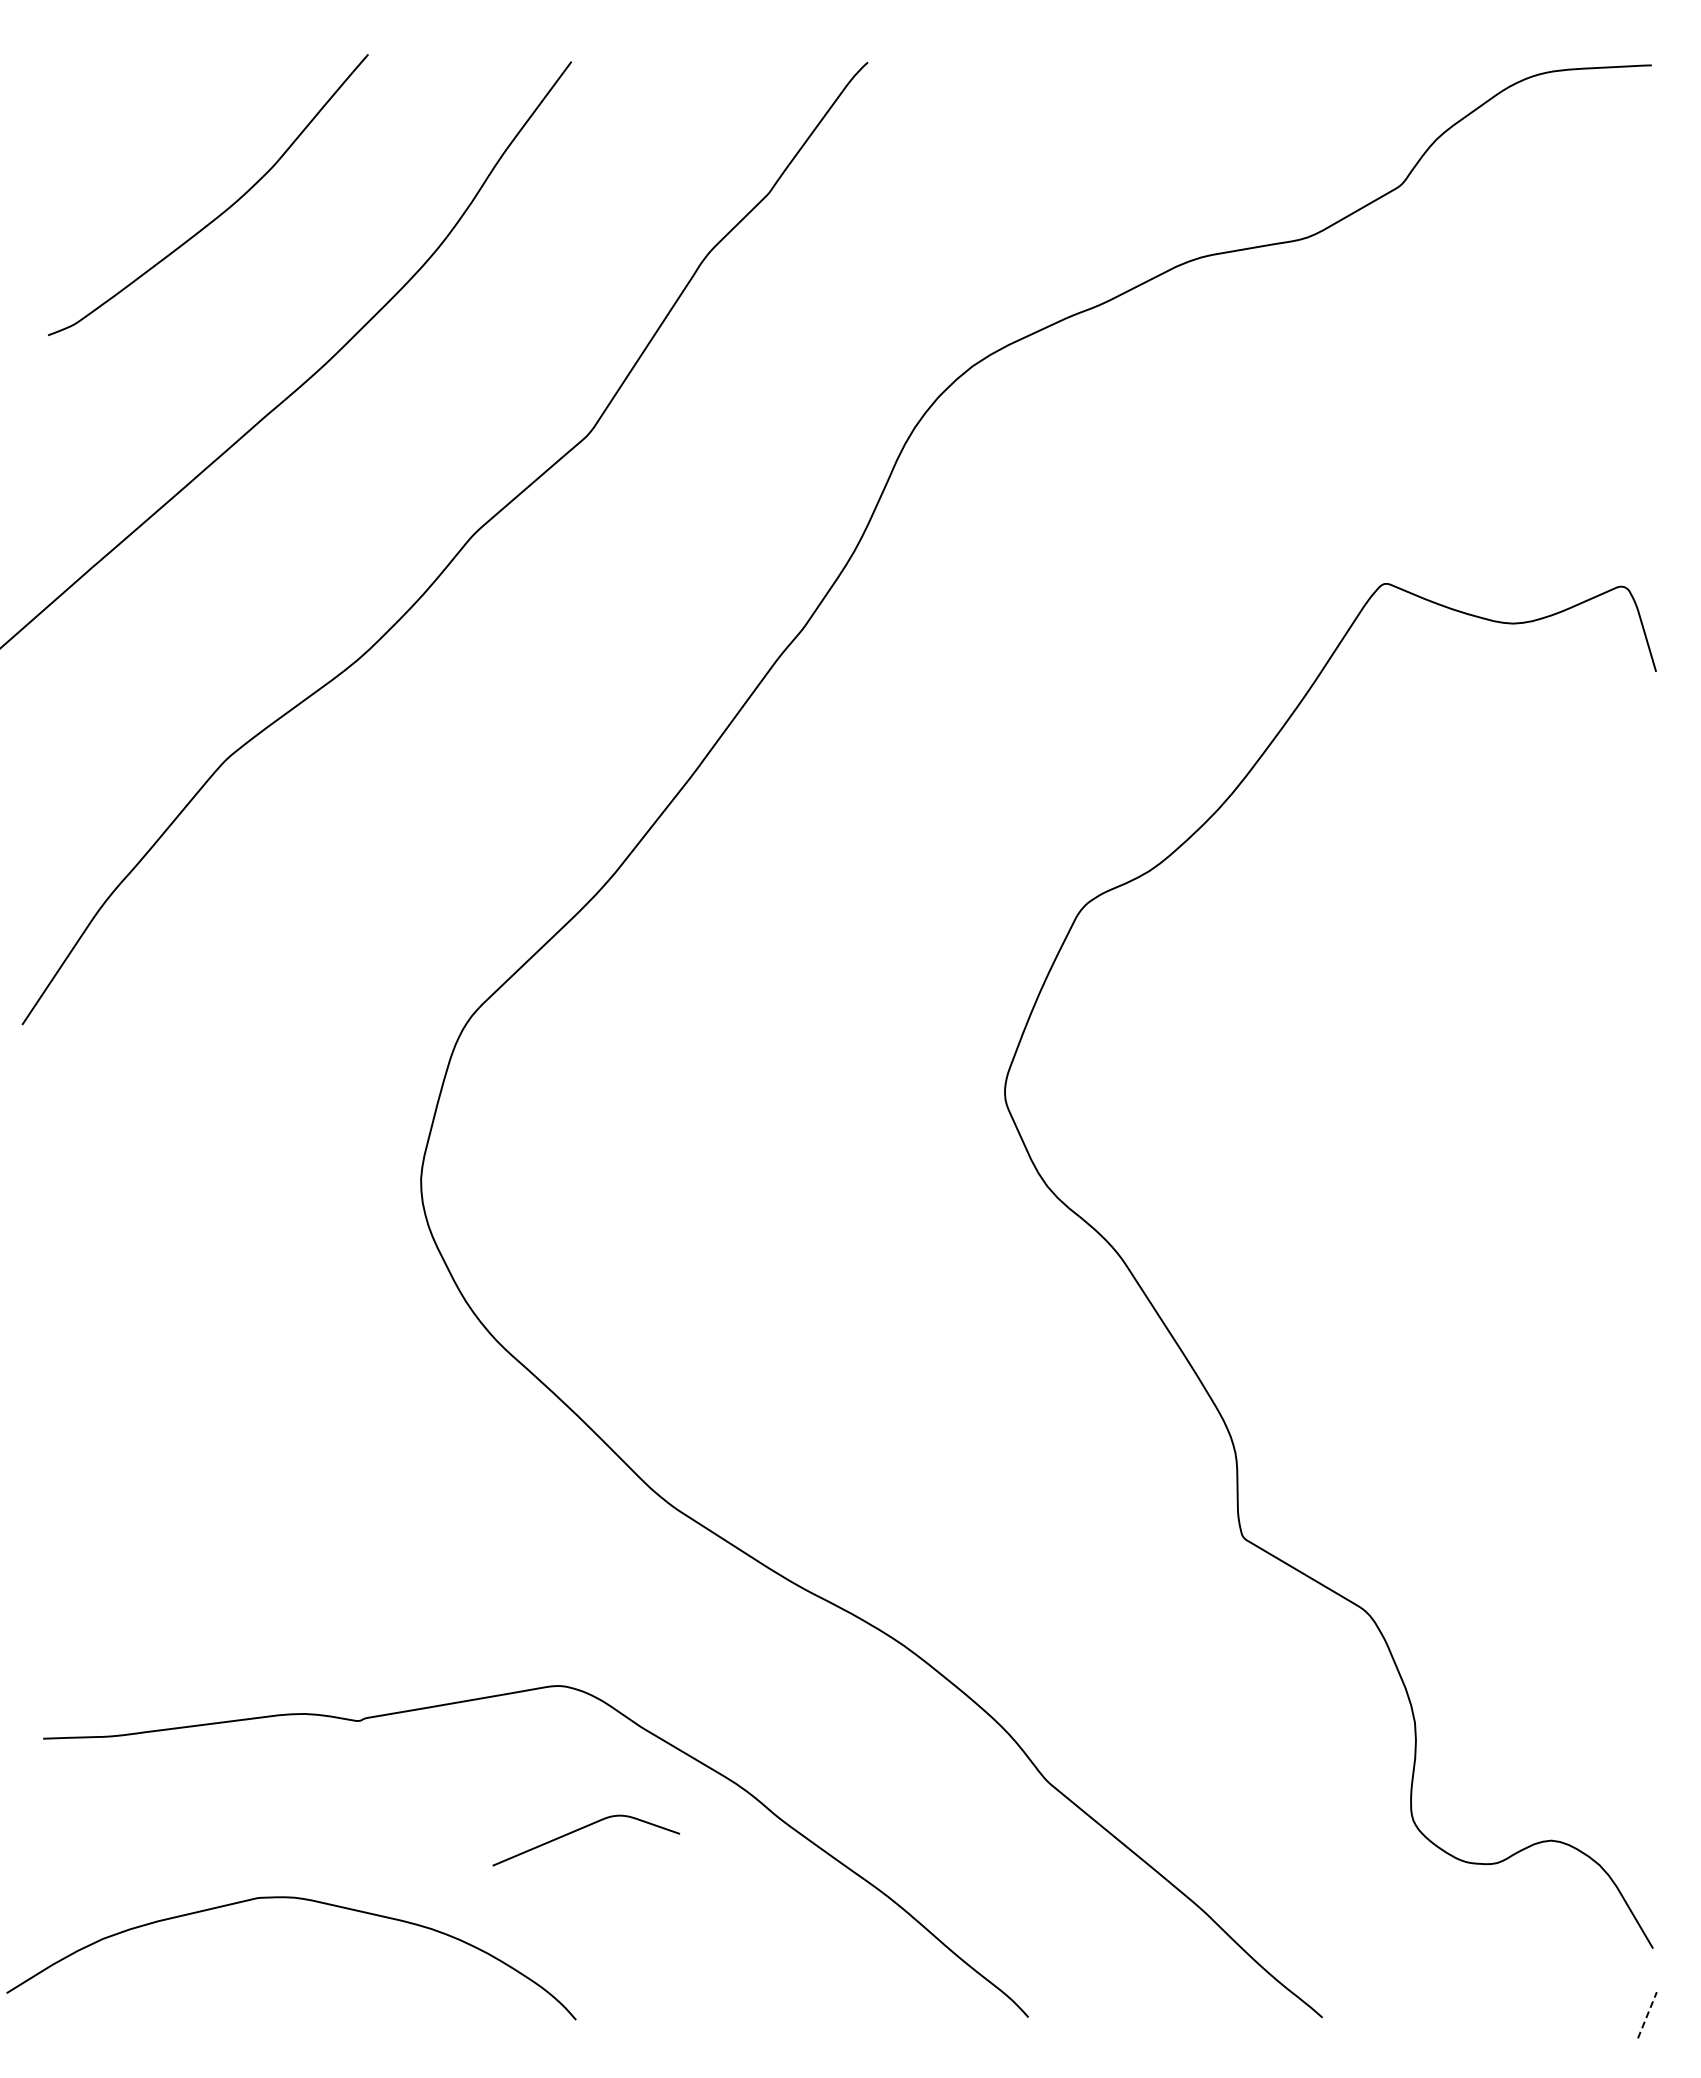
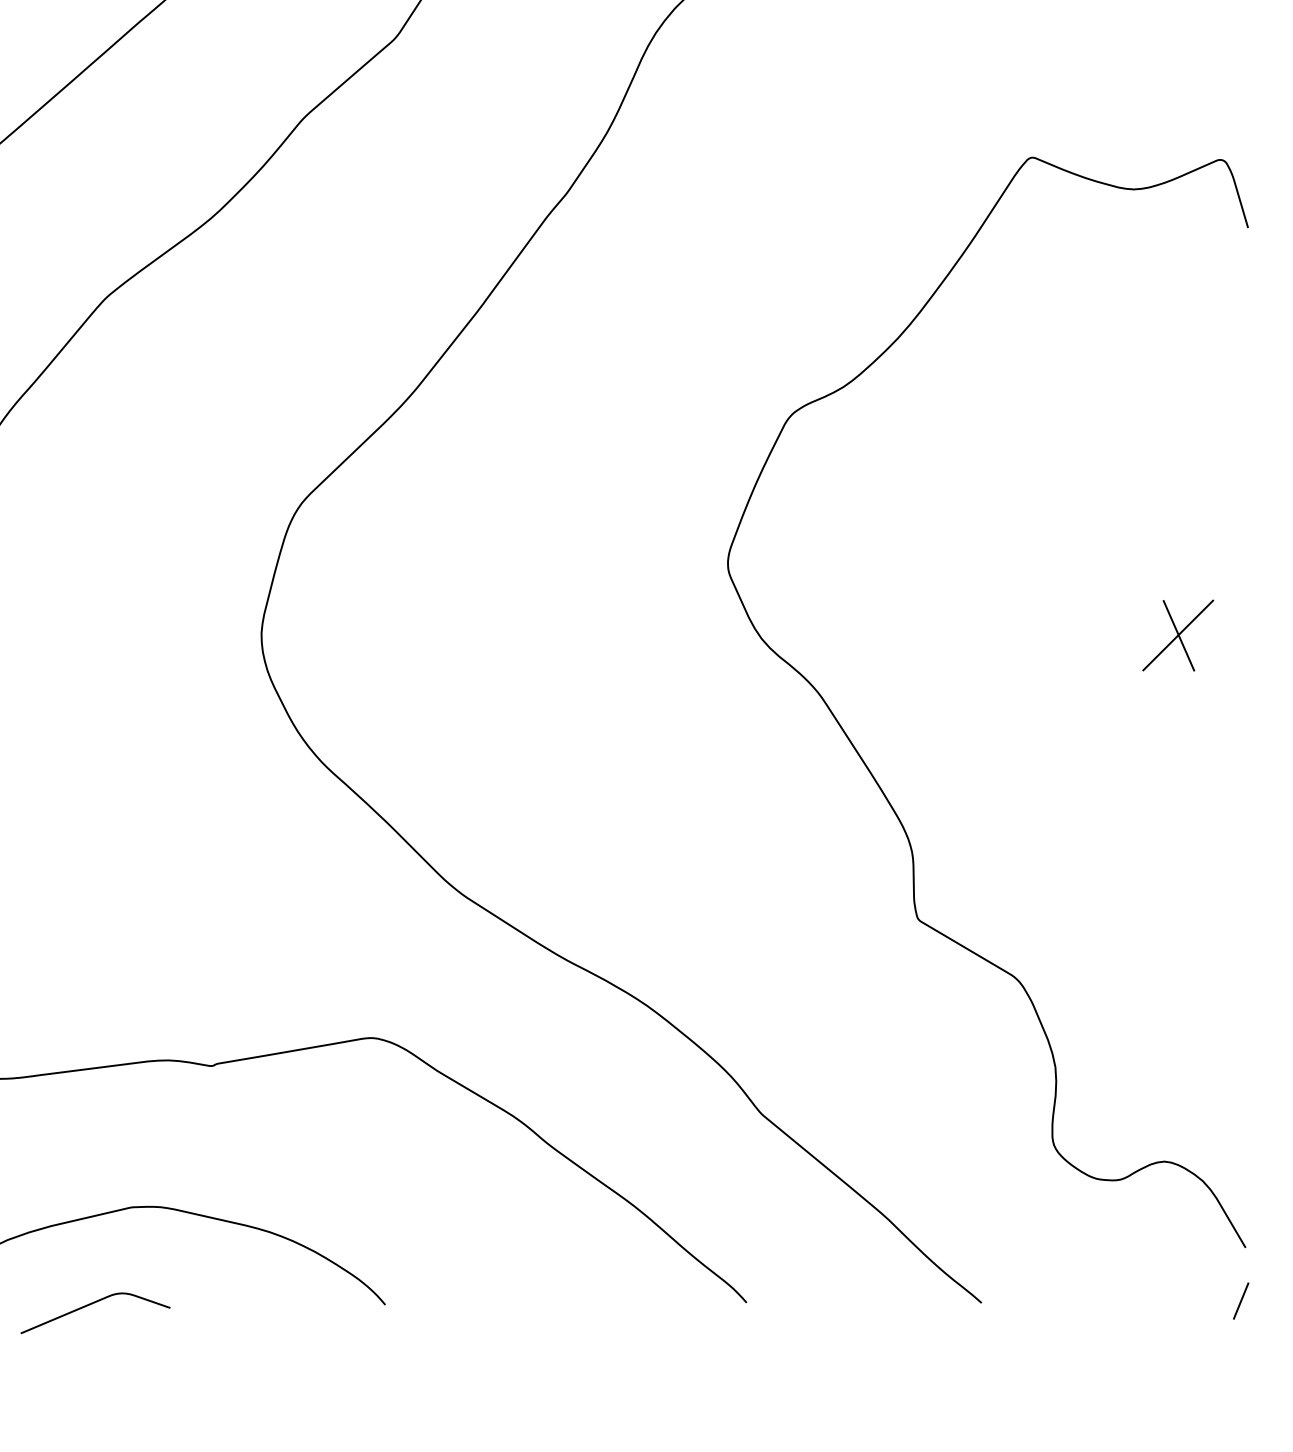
part: (1568, 1181) -> (1178, 635), added
curve: (581, 1829) -> (91, 1304), moved
line: (1647, 2015) -> (1241, 1301), dashed -> solid

